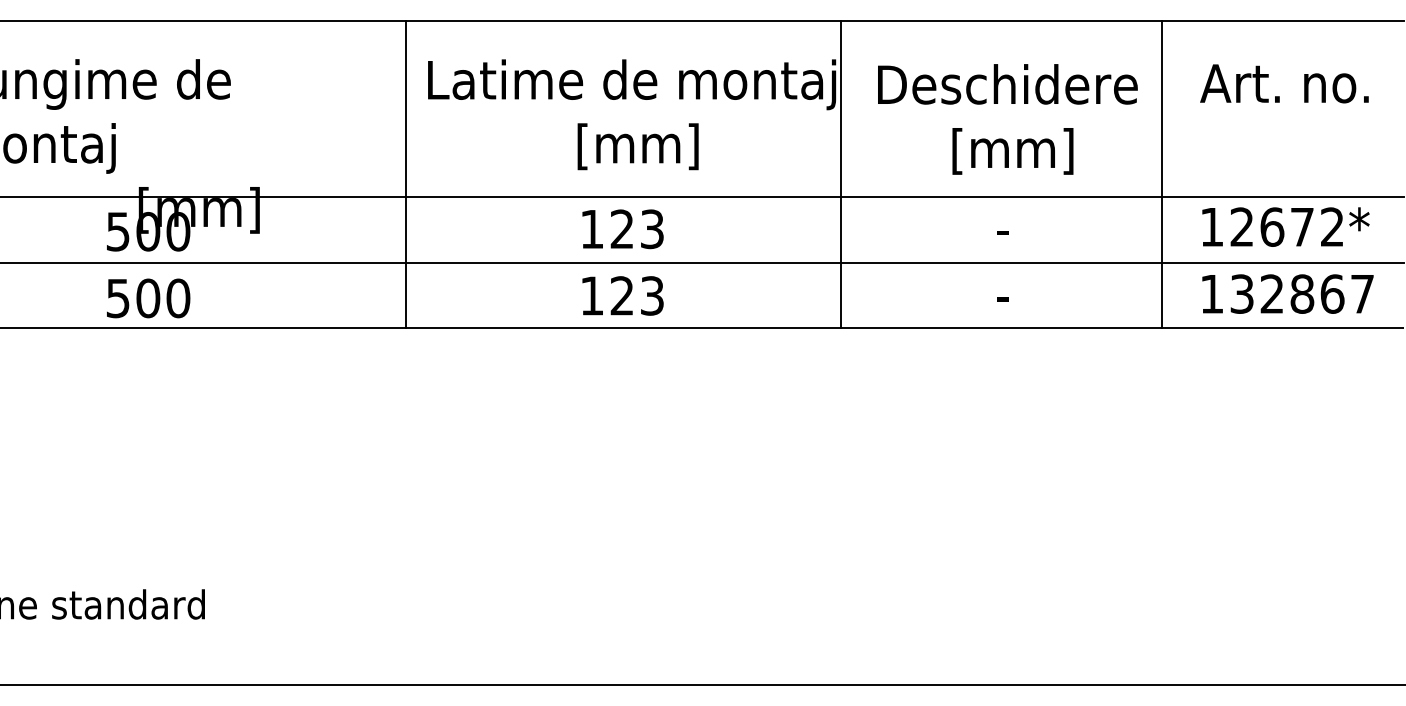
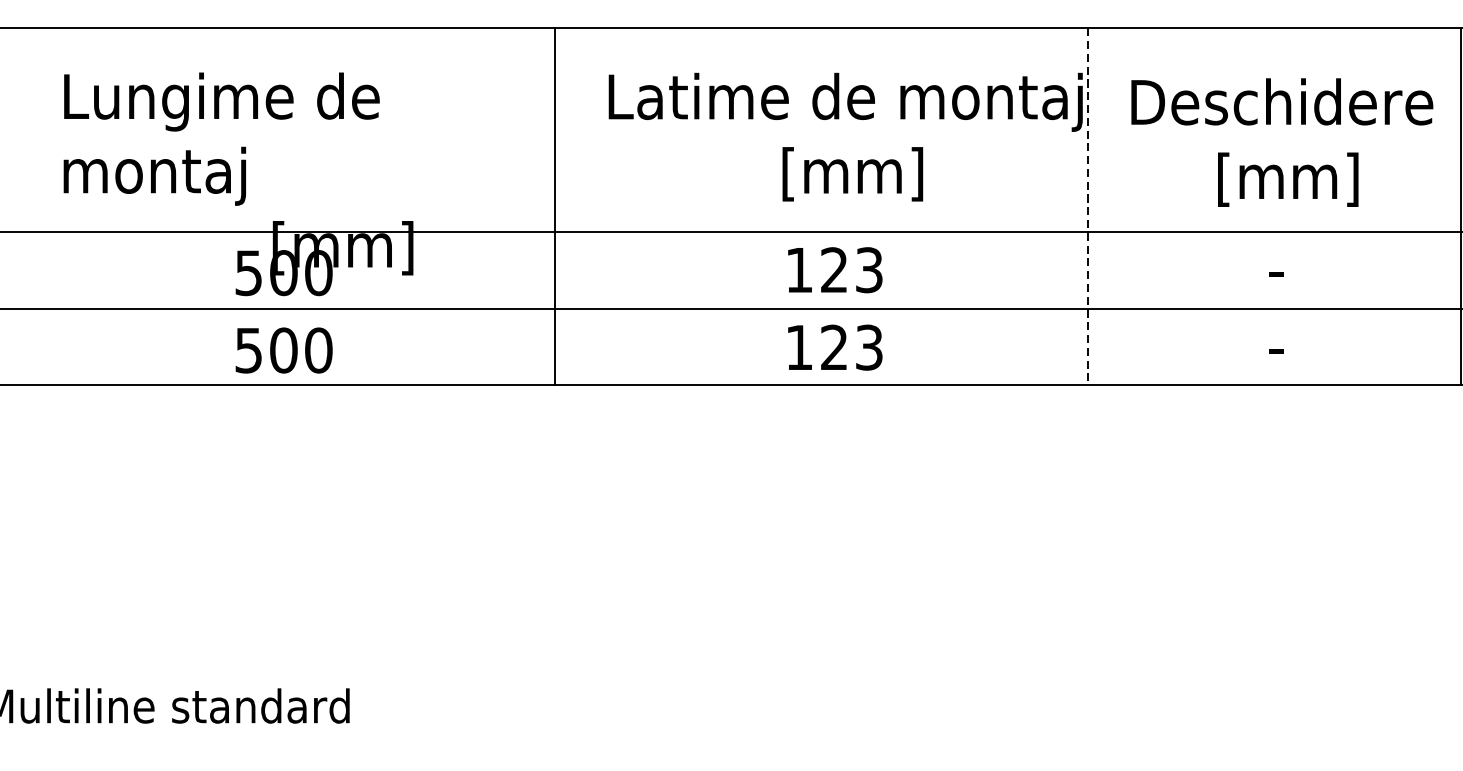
line: (405, 174) -> (554, 206), moved
line: (840, 174) -> (1087, 206), solid -> dashed

